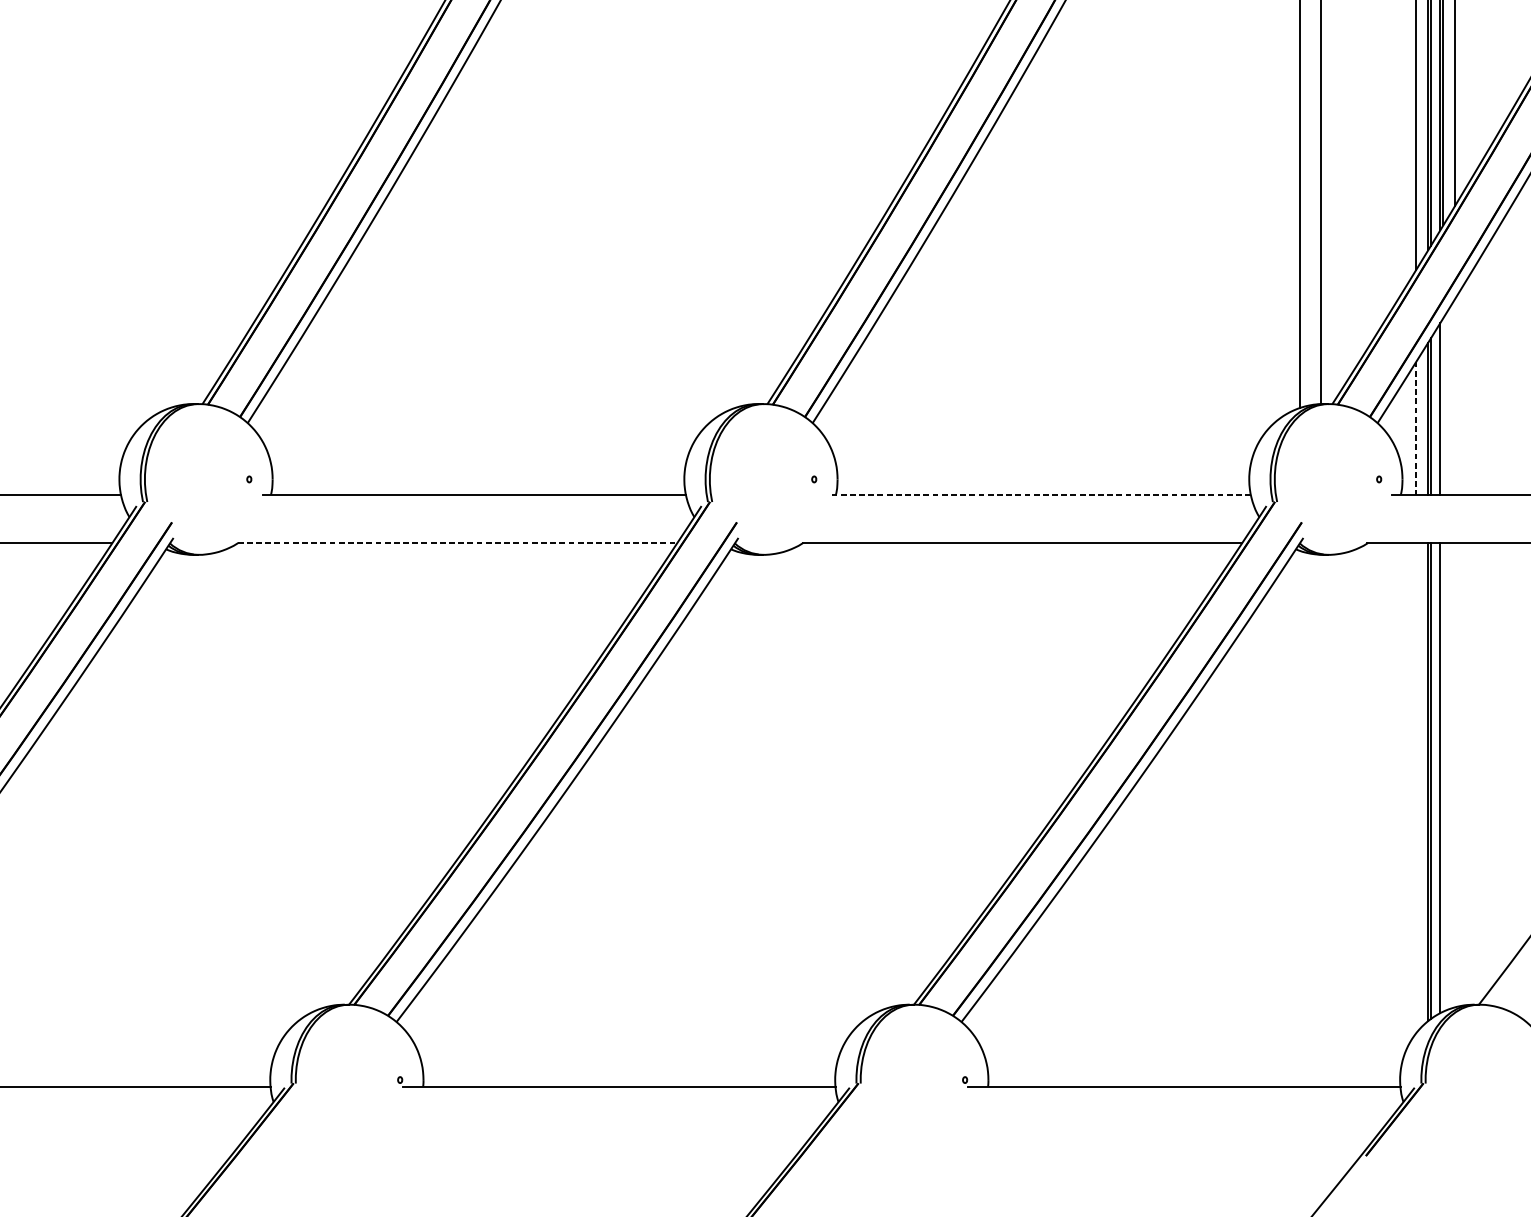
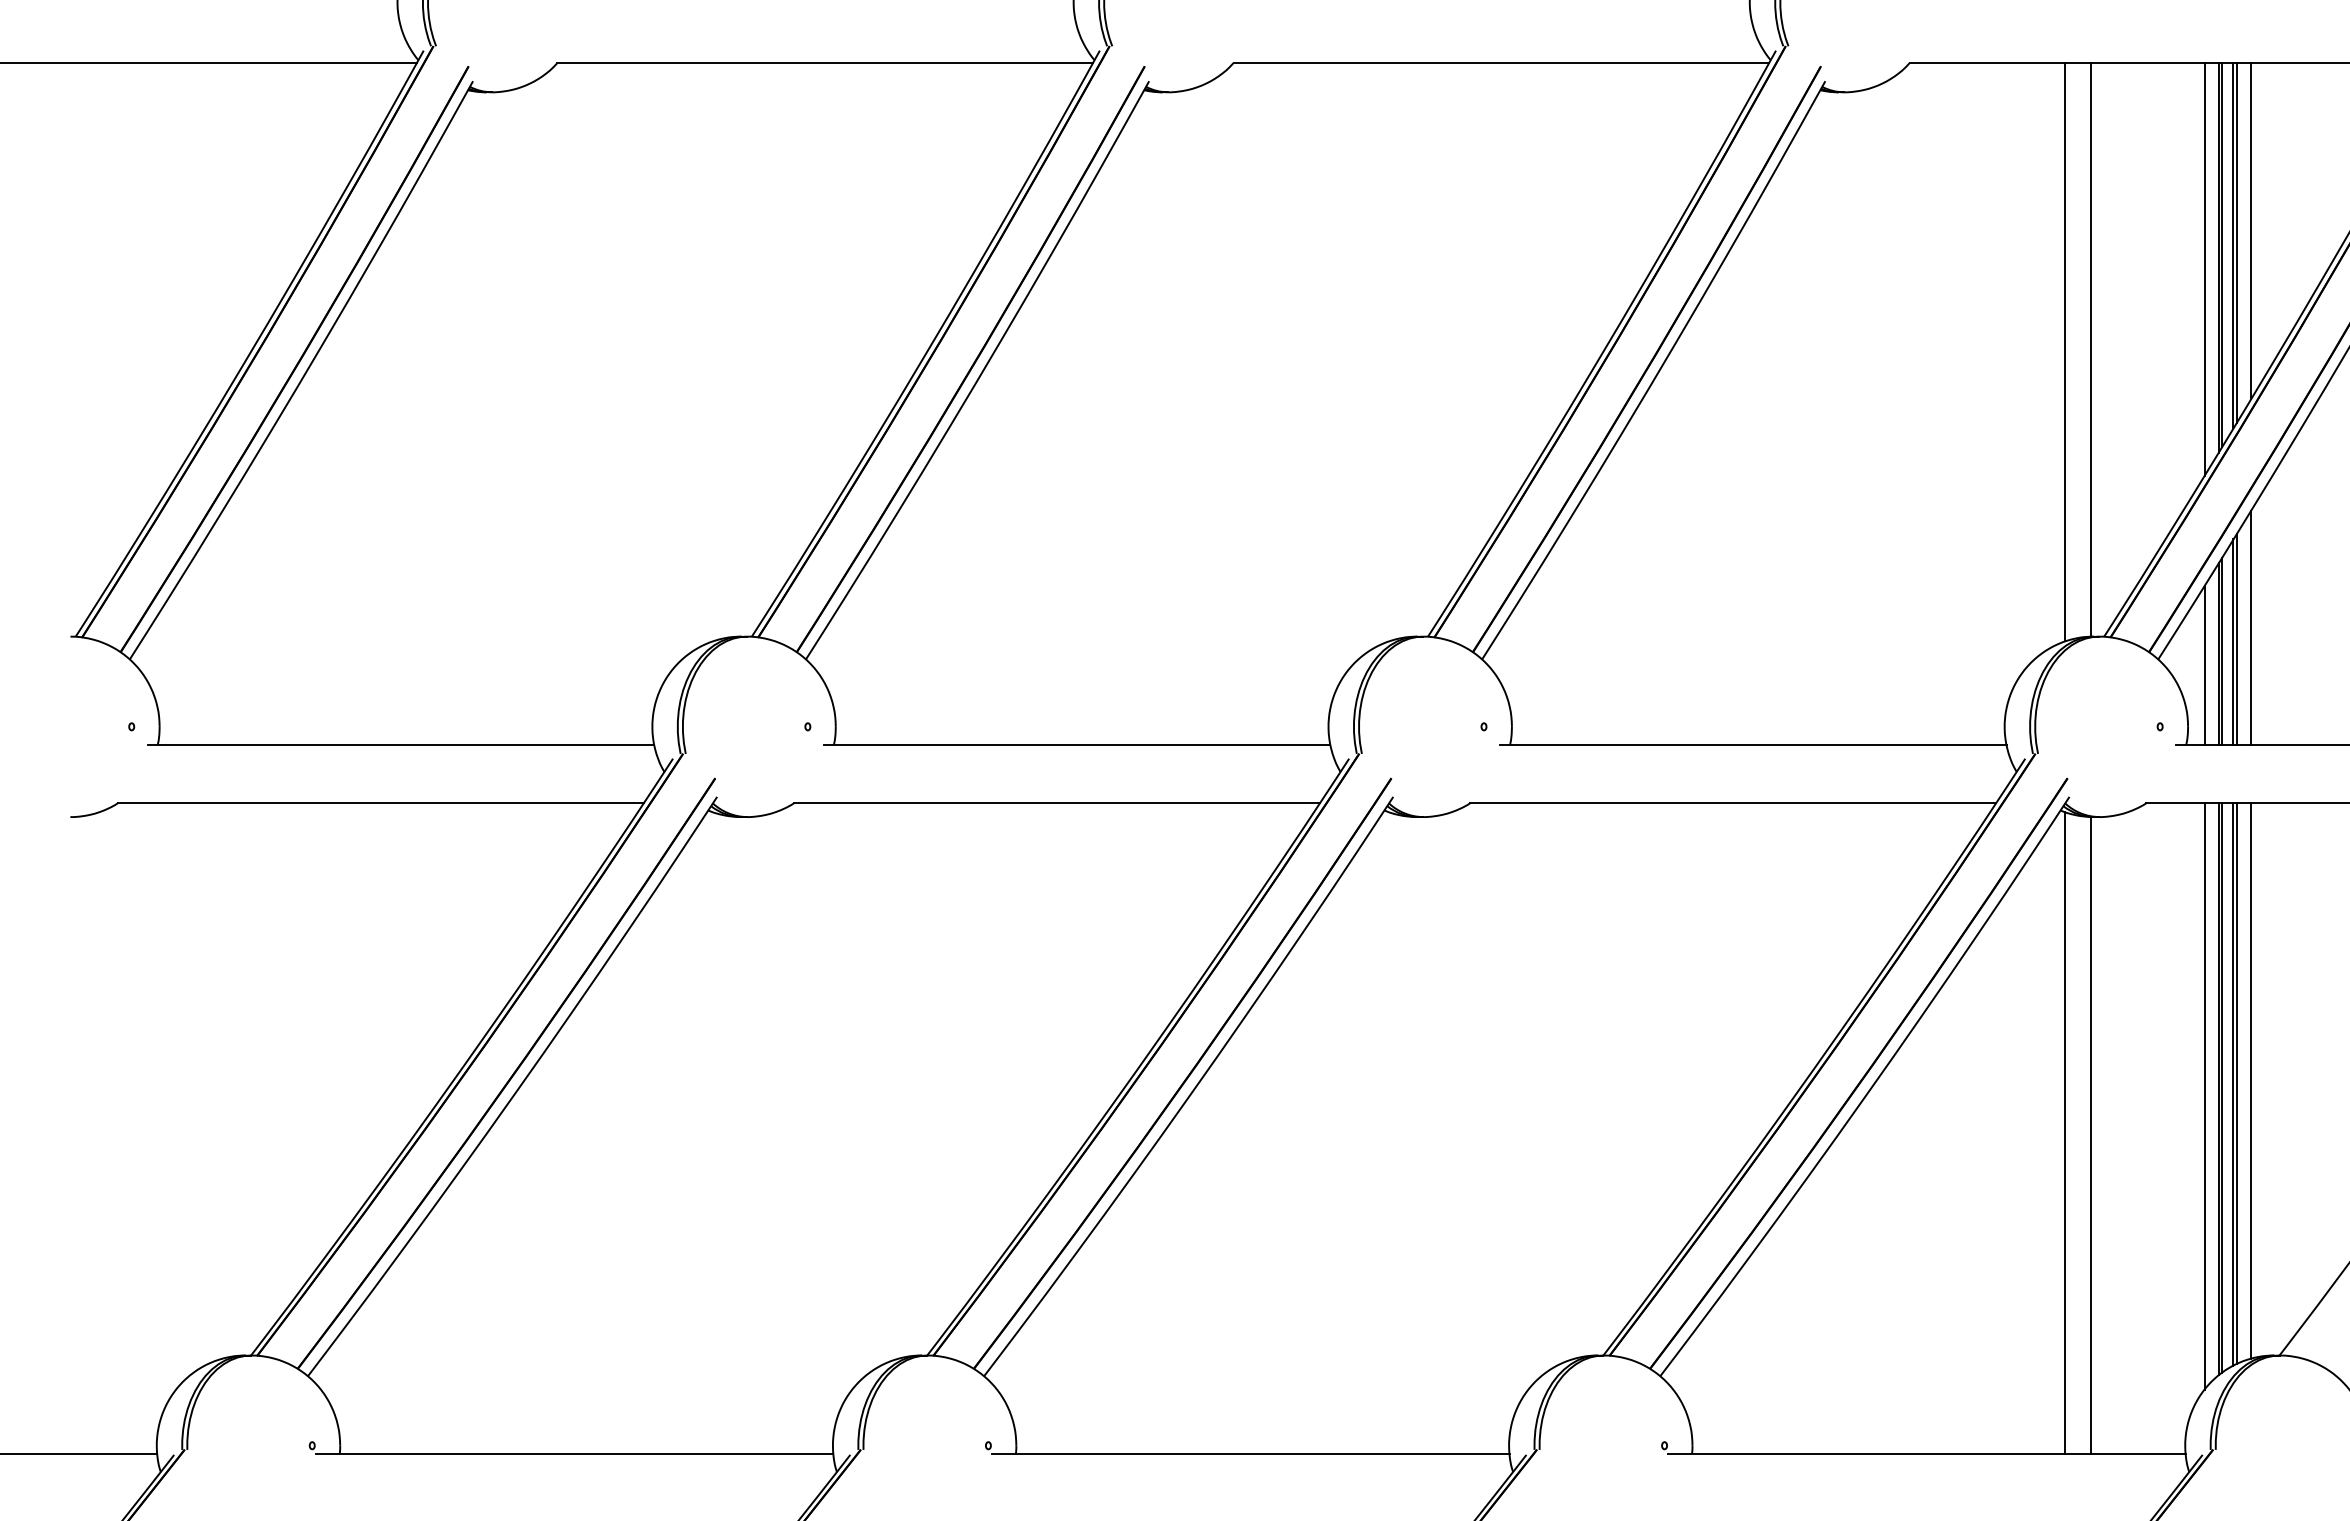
line: (1454, 397) -> (2250, 628), added
line: (1442, 406) -> (2236, 639), added
line: (1416, 428) -> (2204, 665), dashed -> solid
line: (1038, 495) -> (1752, 745), dashed -> solid
line: (457, 542) -> (1057, 802), dashed -> solid
line: (1454, 774) -> (2250, 1080), added
line: (1442, 777) -> (2236, 1083), added
line: (1416, 787) -> (2204, 1095), added
line: (1300, 818) -> (2065, 1132), added
line: (1320, 820) -> (2090, 1134), added

